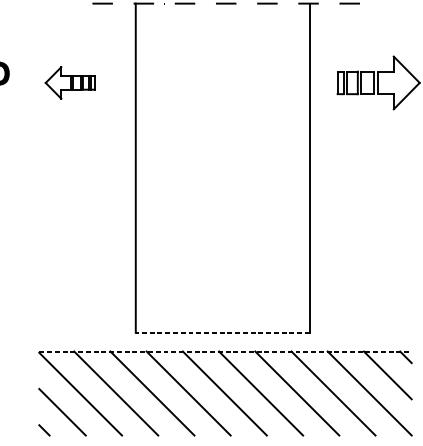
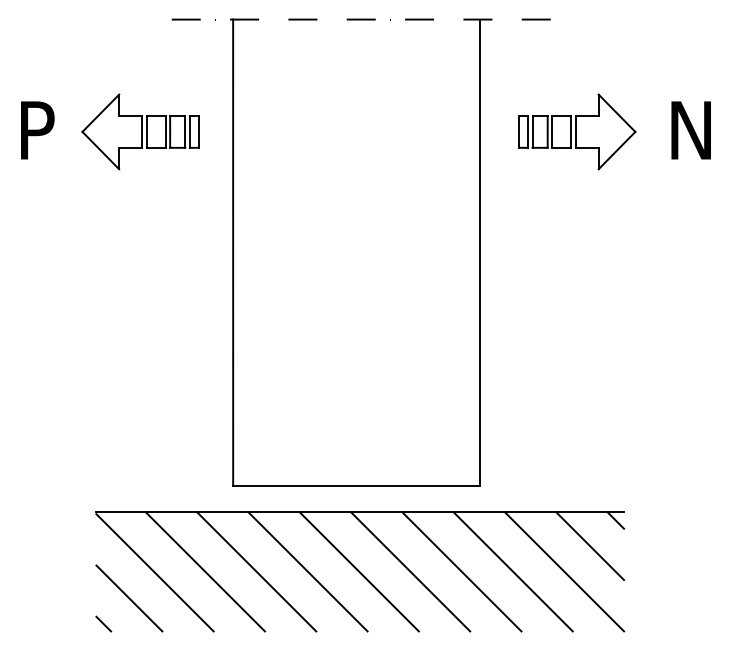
part: (70, 82) -> (140, 131), size x1.67
line: (222, 333) -> (356, 486), dashed -> solid
line: (225, 351) -> (360, 512), dashed -> solid

